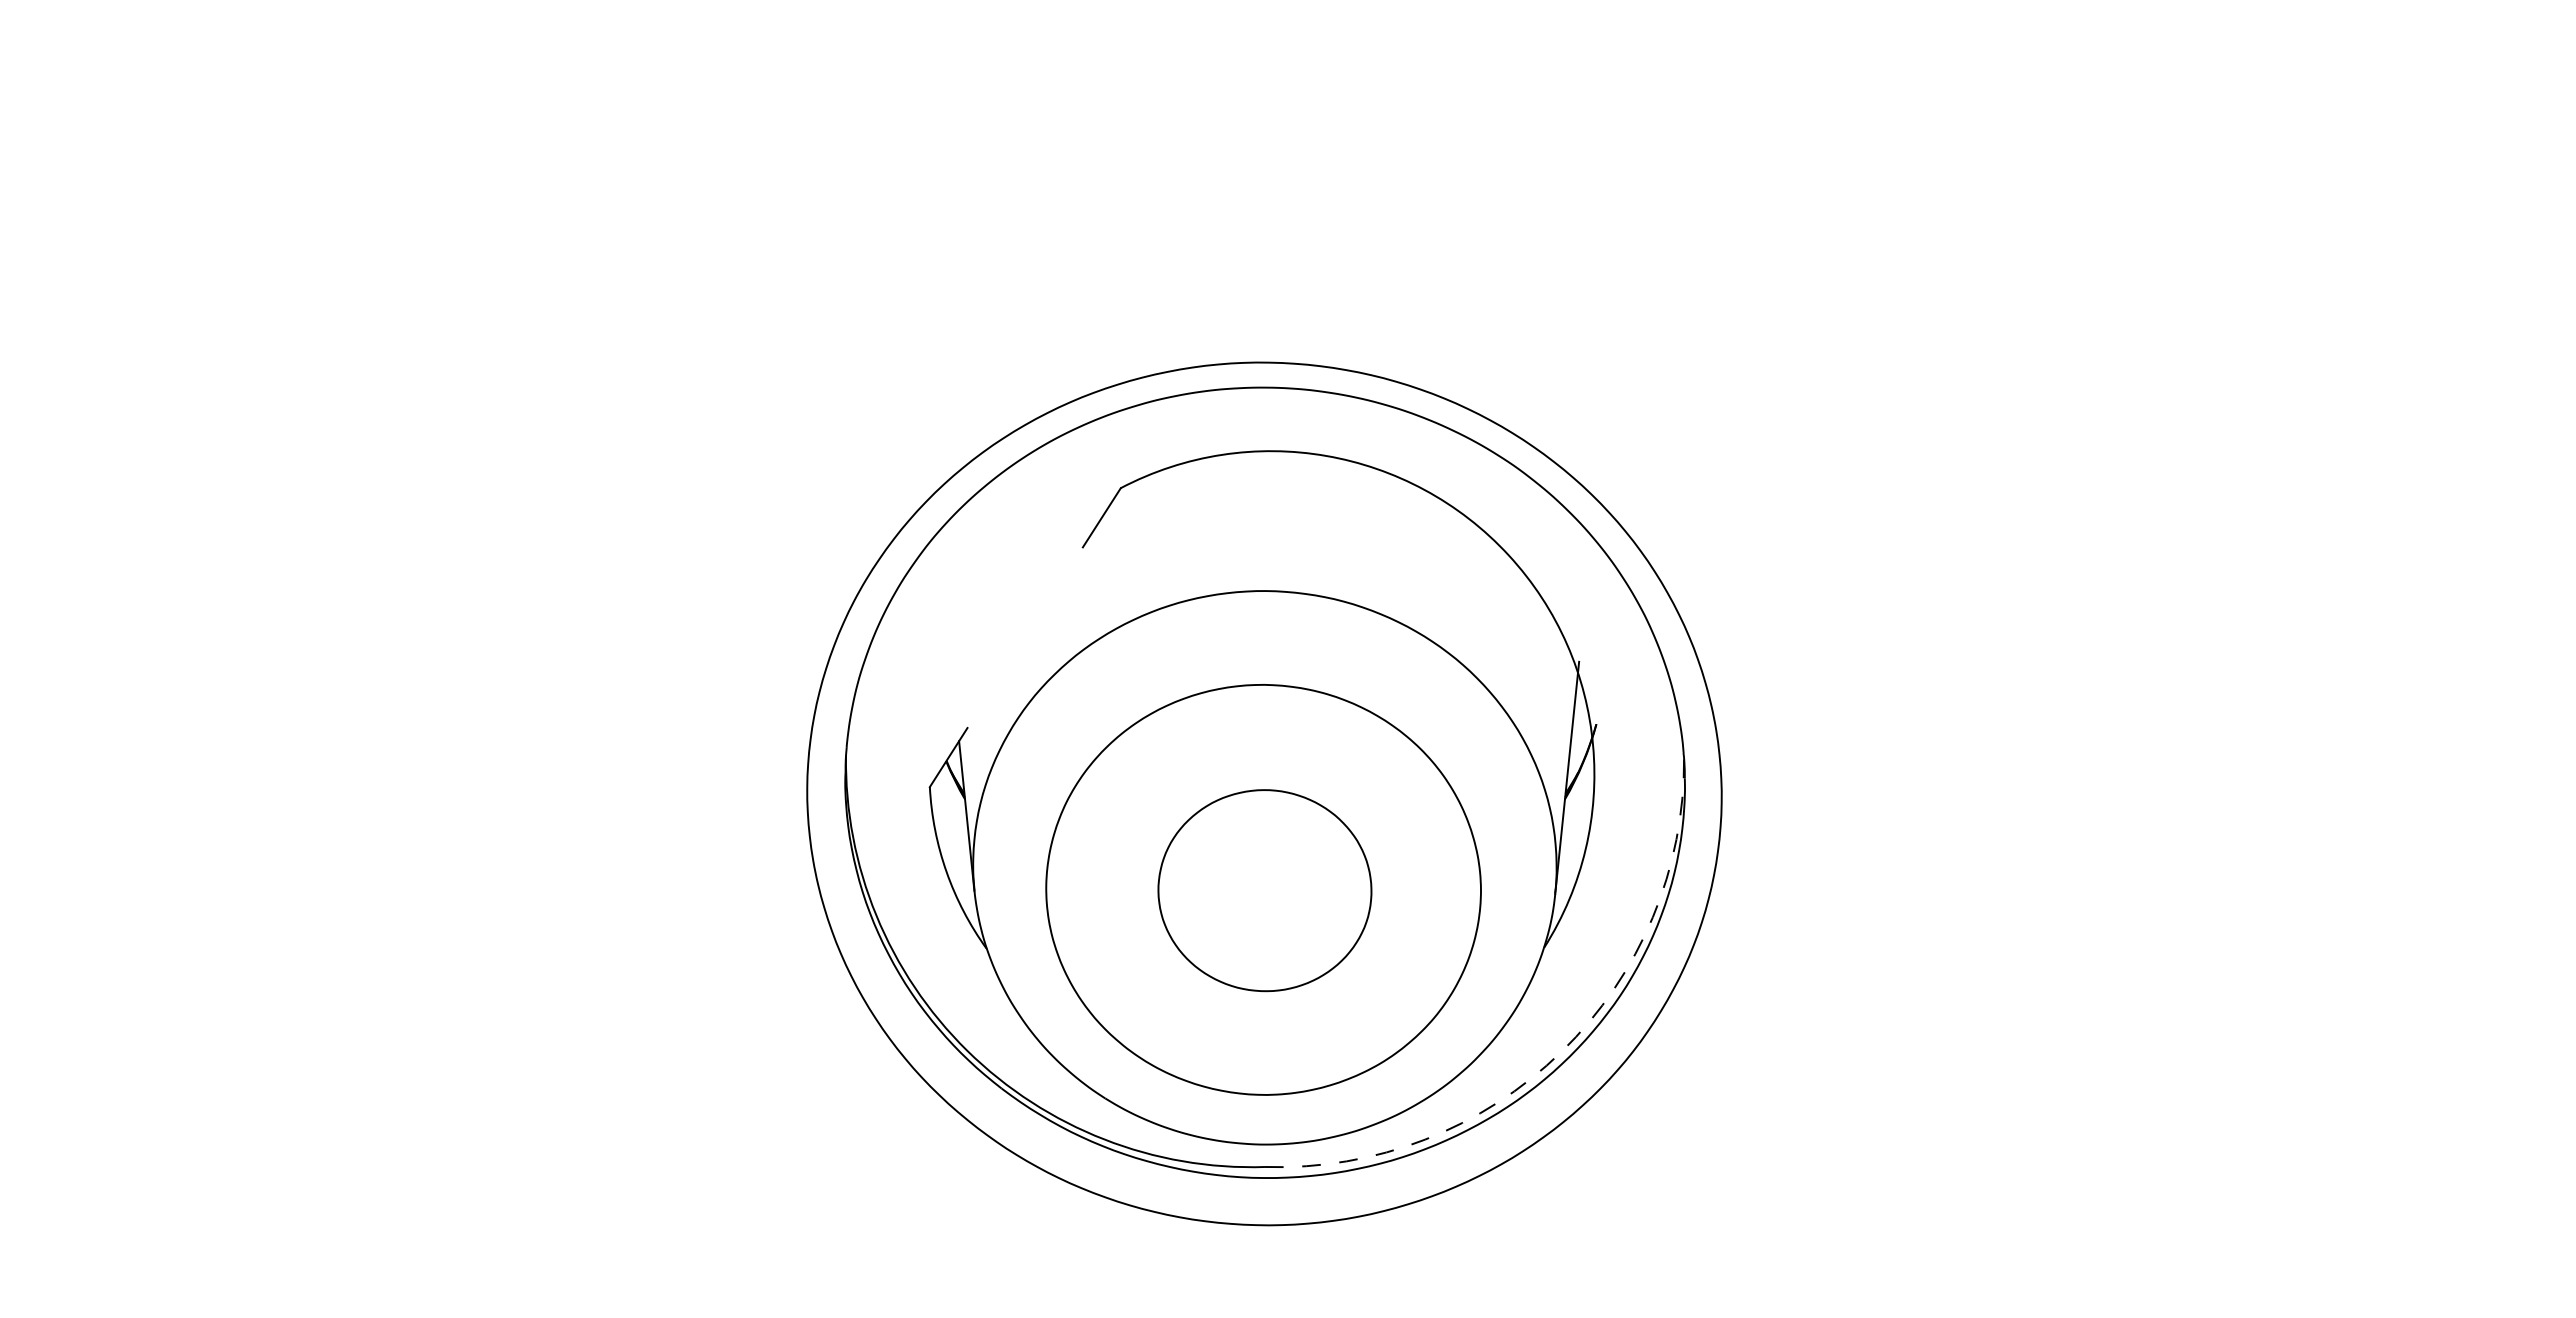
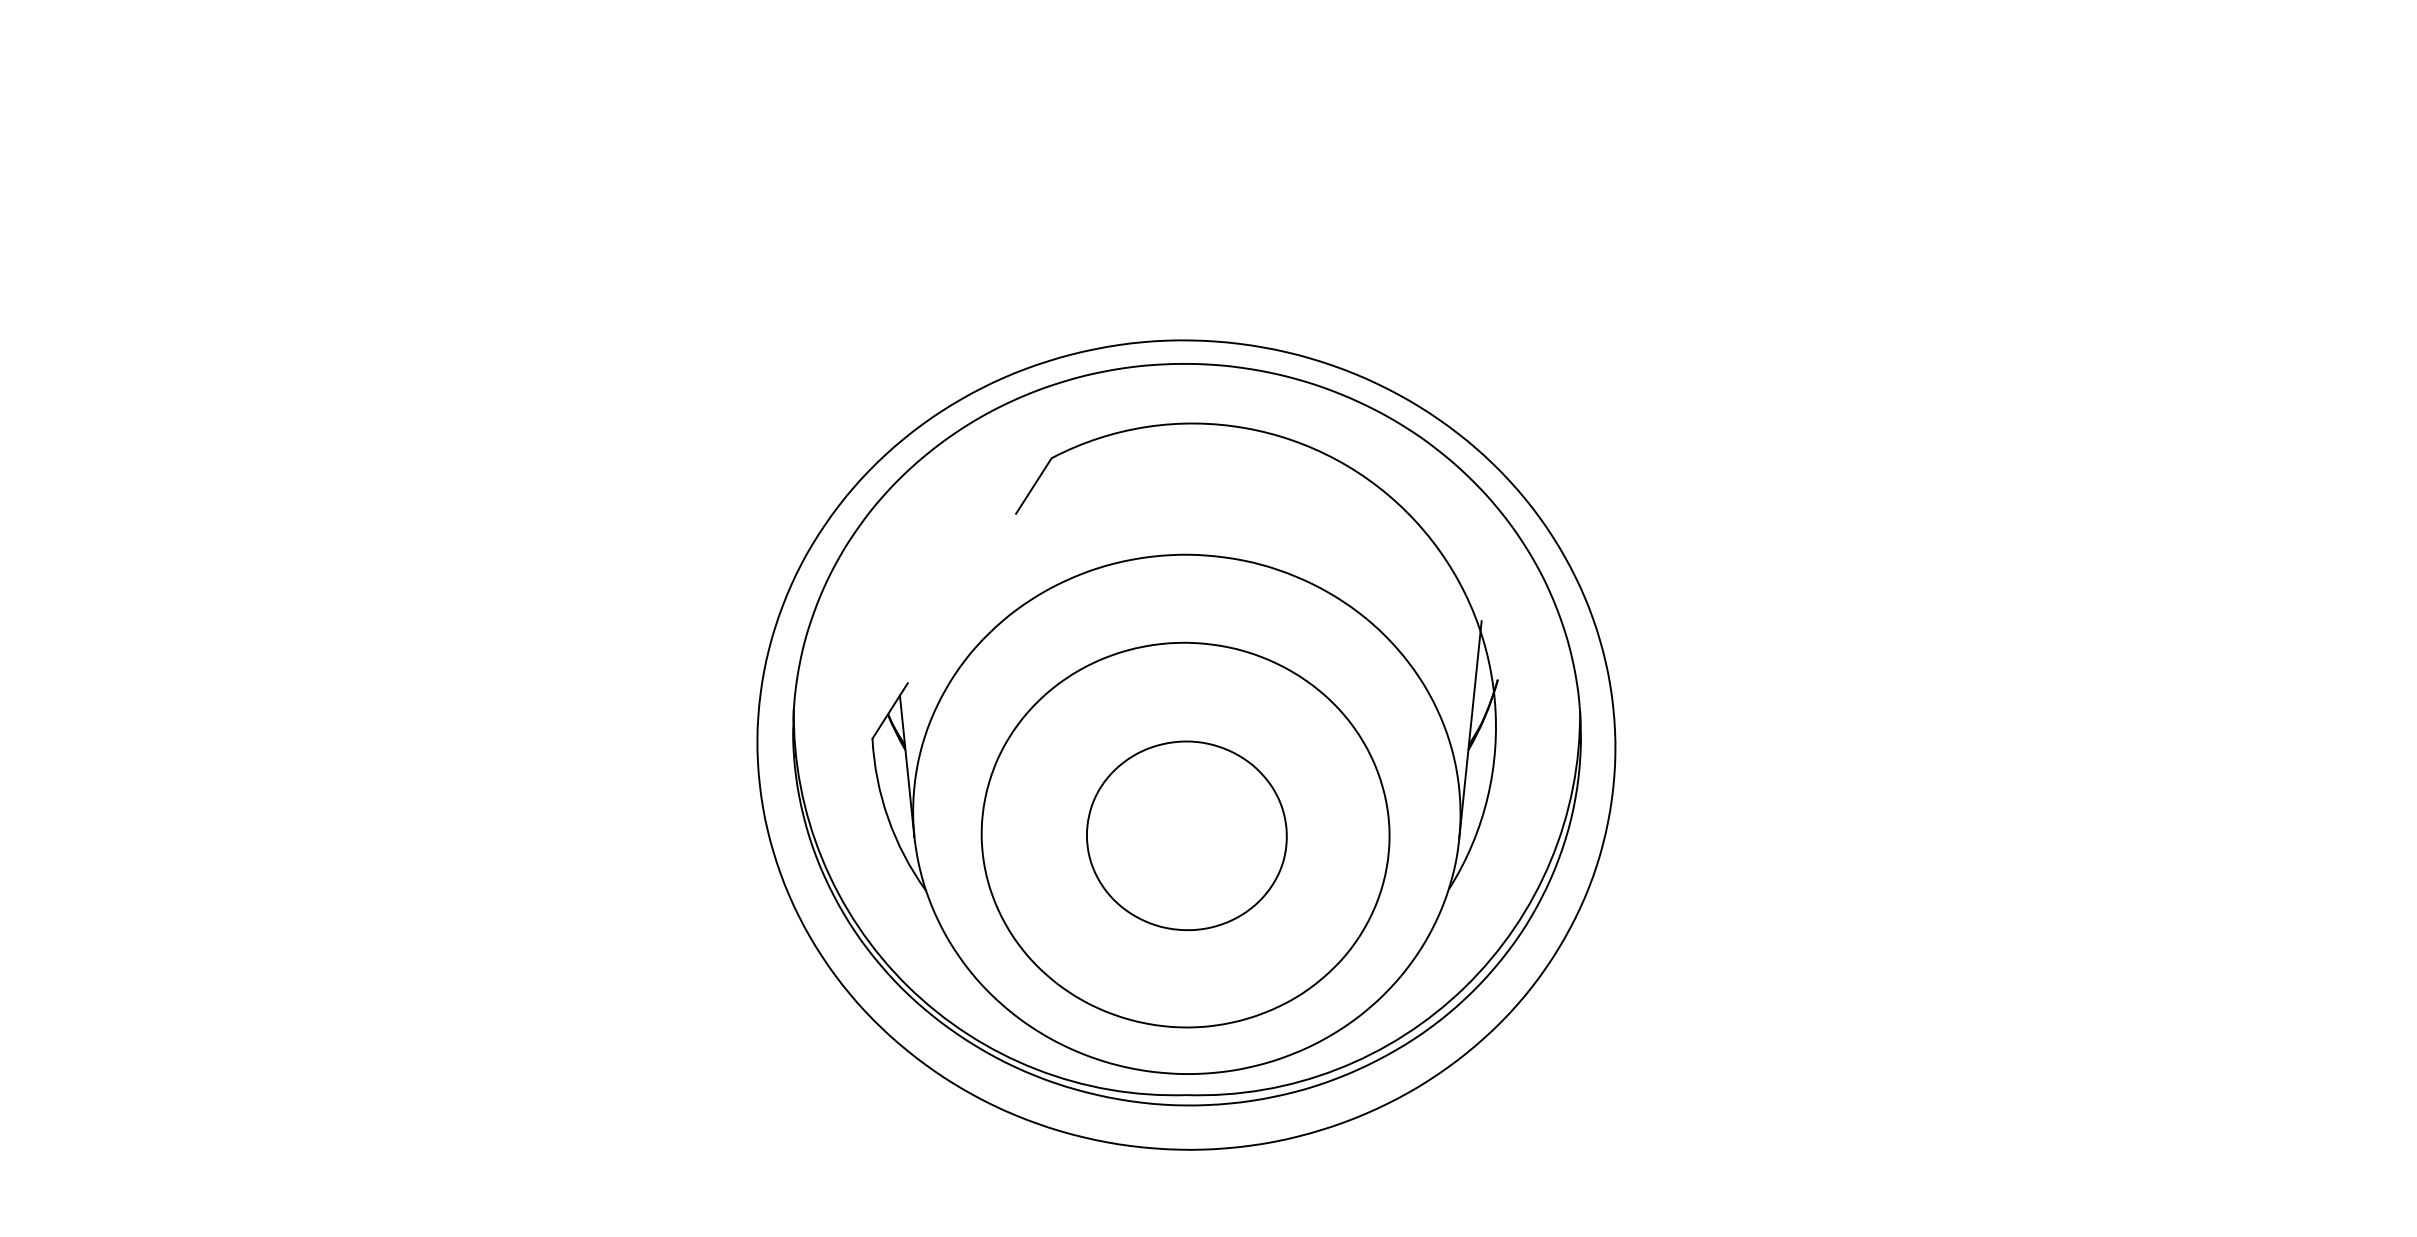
arc: (1561, 1051) -> (1465, 986), dashed -> solid

